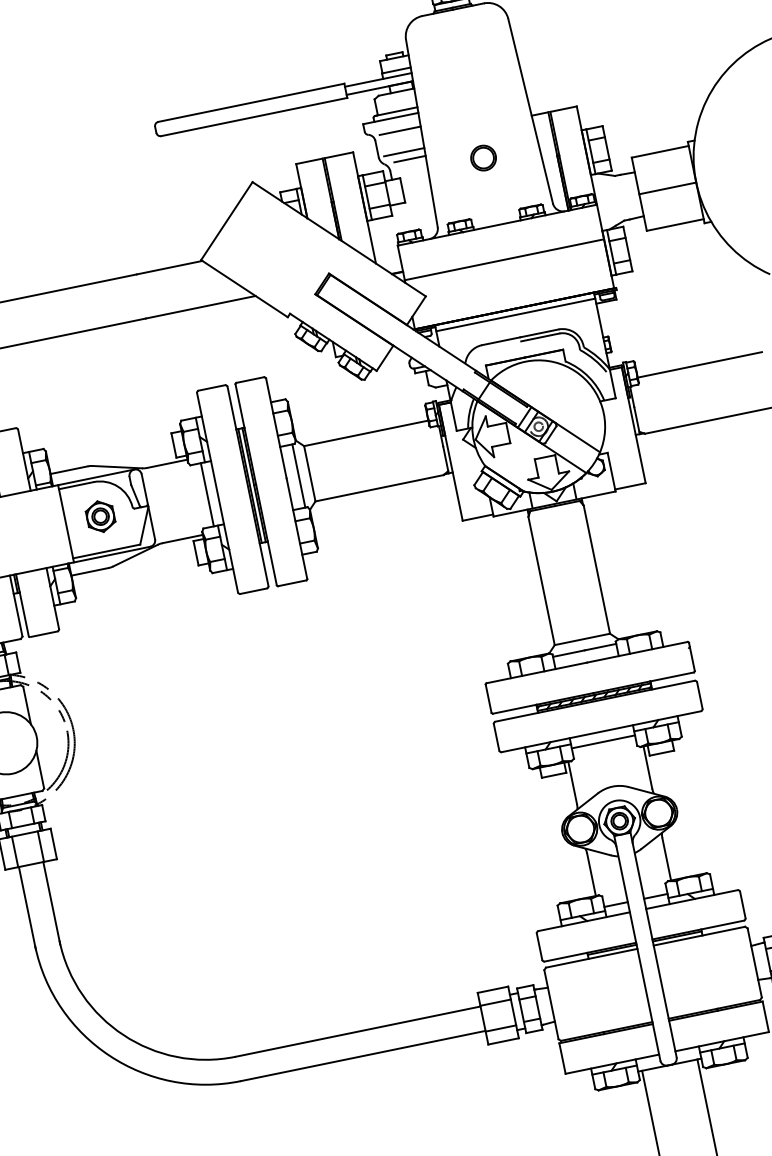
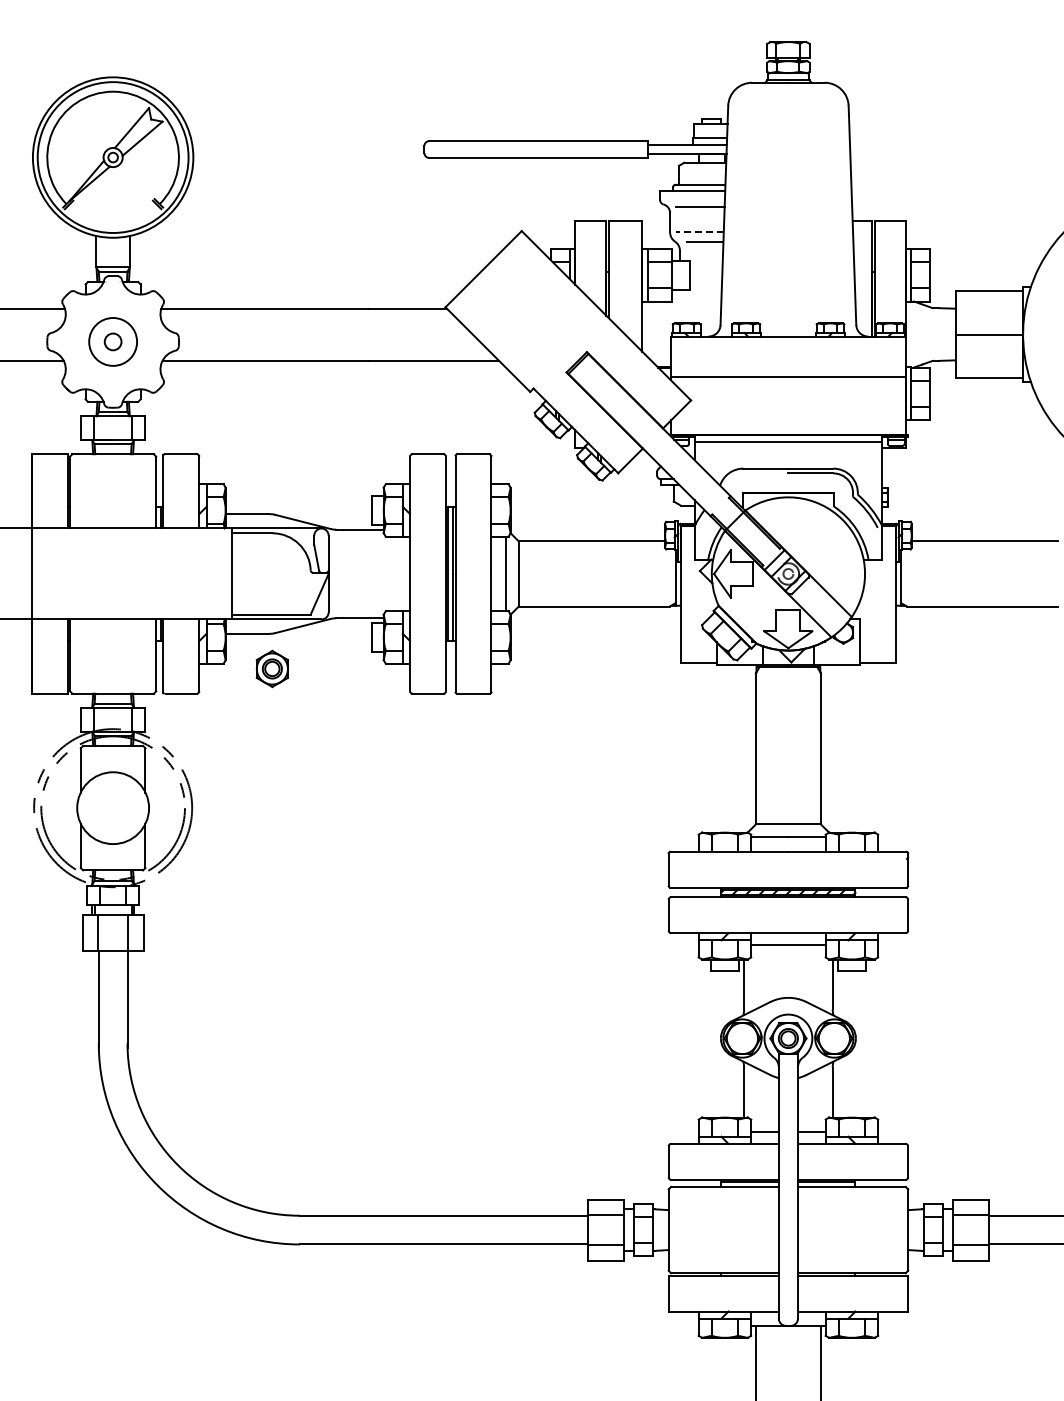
line: (404, 152) -> (700, 232), solid -> dashed
part: (483, 158) -> (788, 257), removed
line: (207, 494) -> (398, 573), removed
part: (99, 516) -> (271, 668), moved

